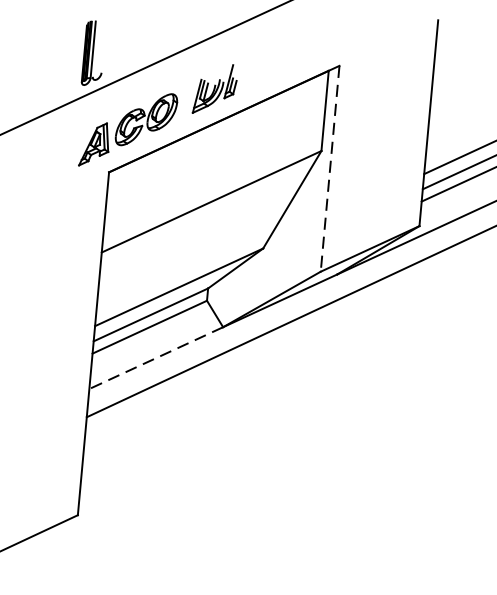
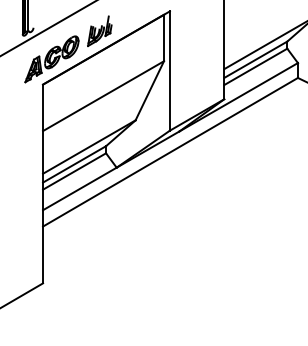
line: (329, 169) -> (169, 71), dashed -> solid
line: (155, 357) -> (79, 188), dashed -> solid

